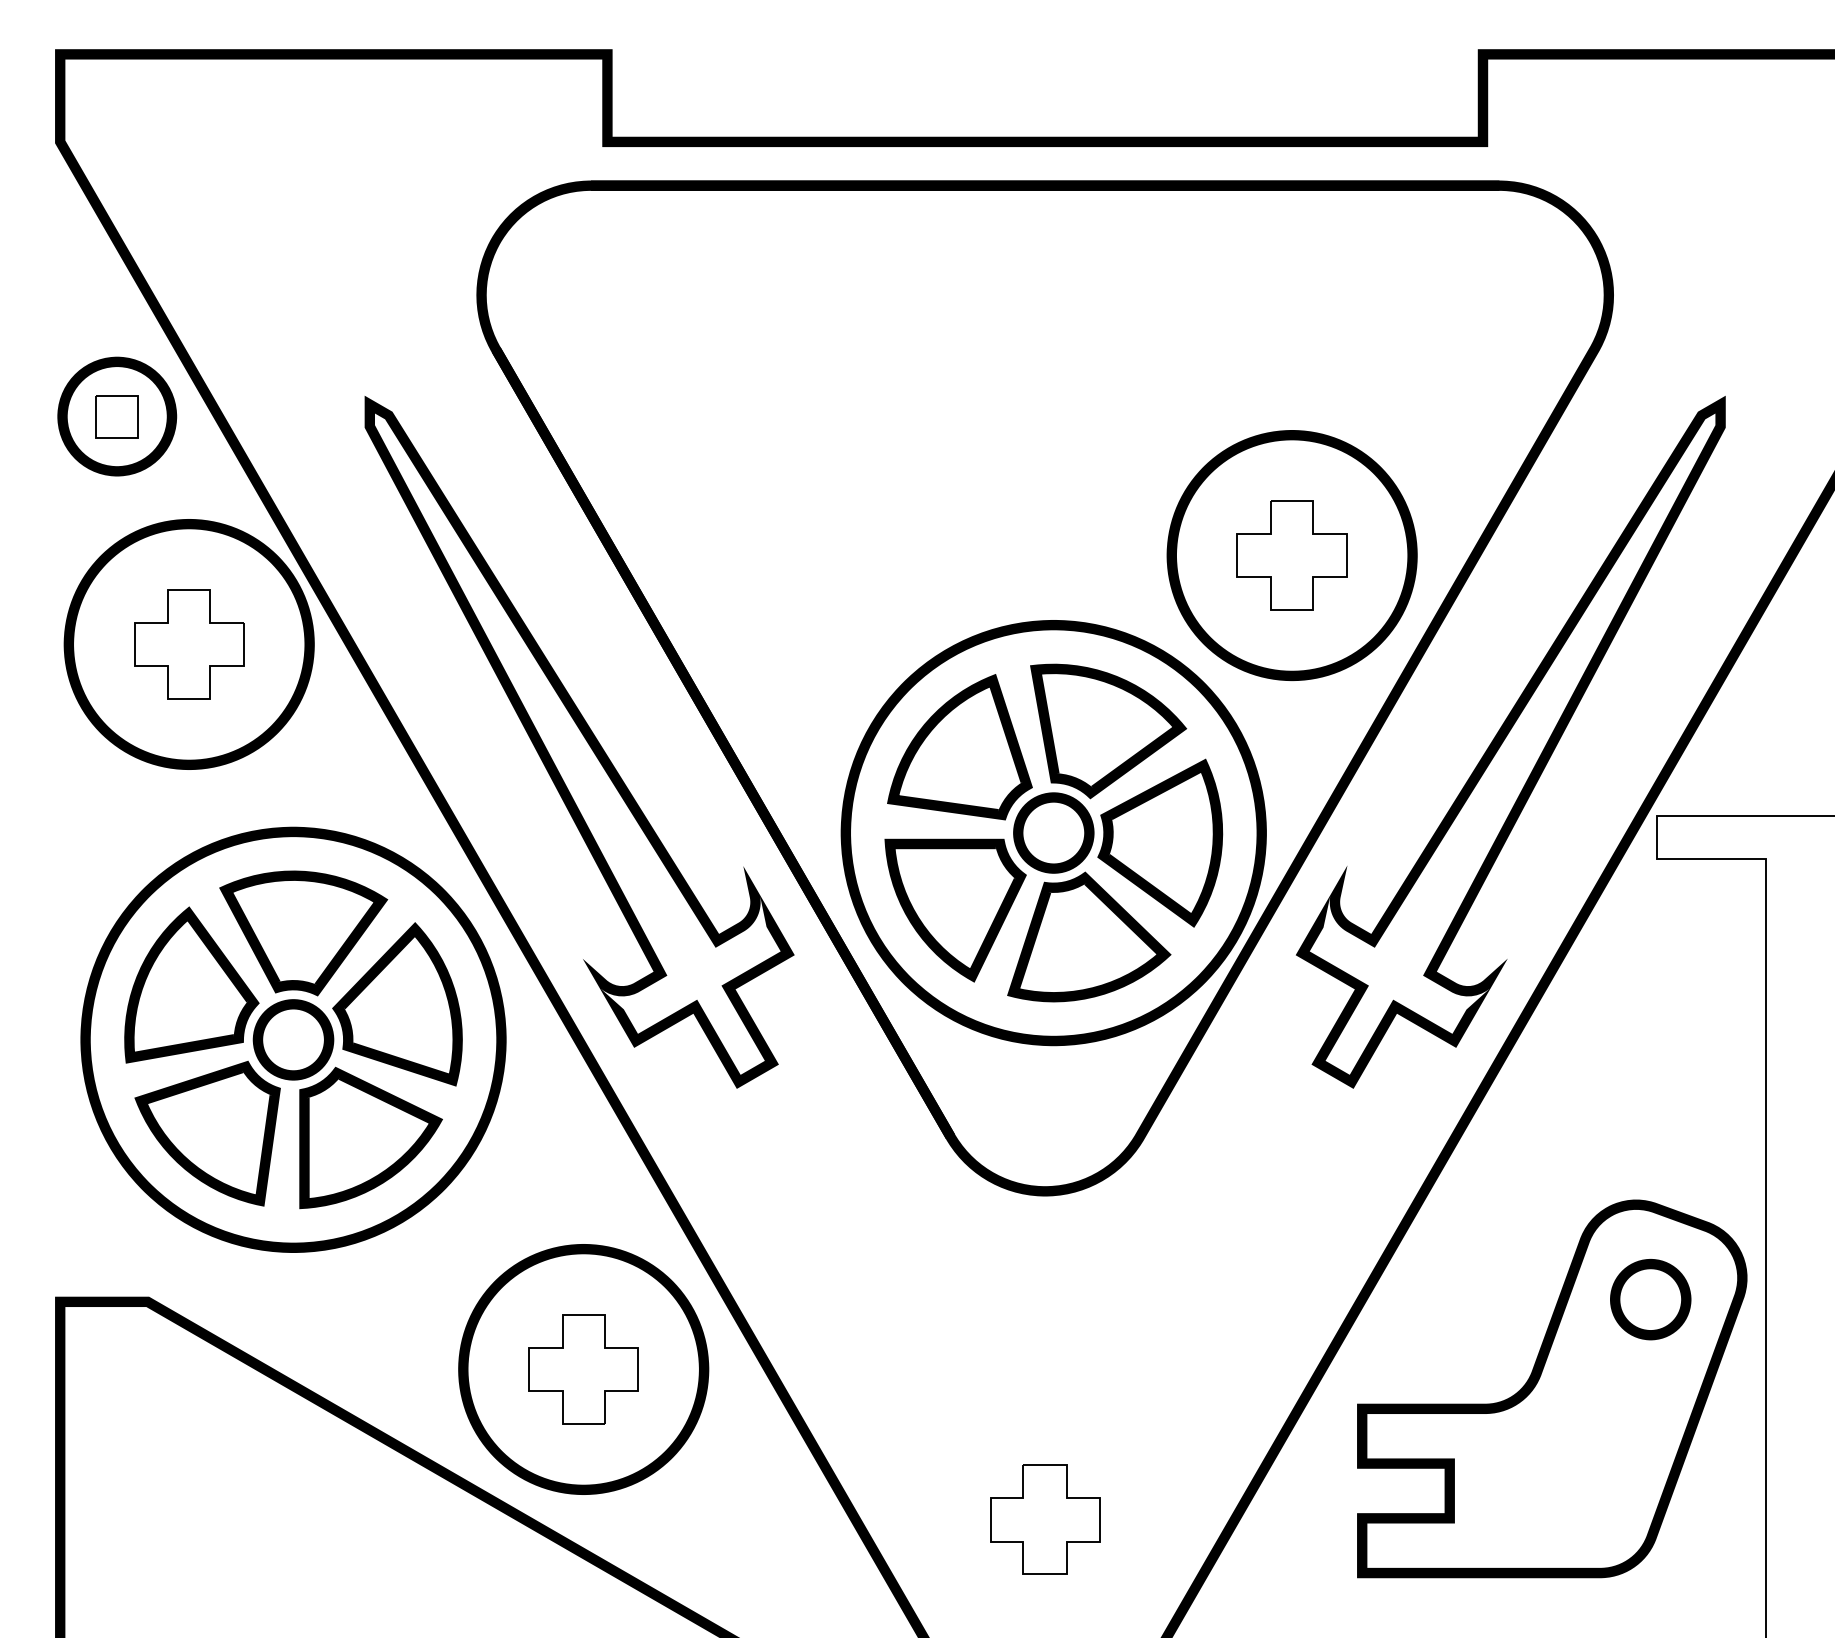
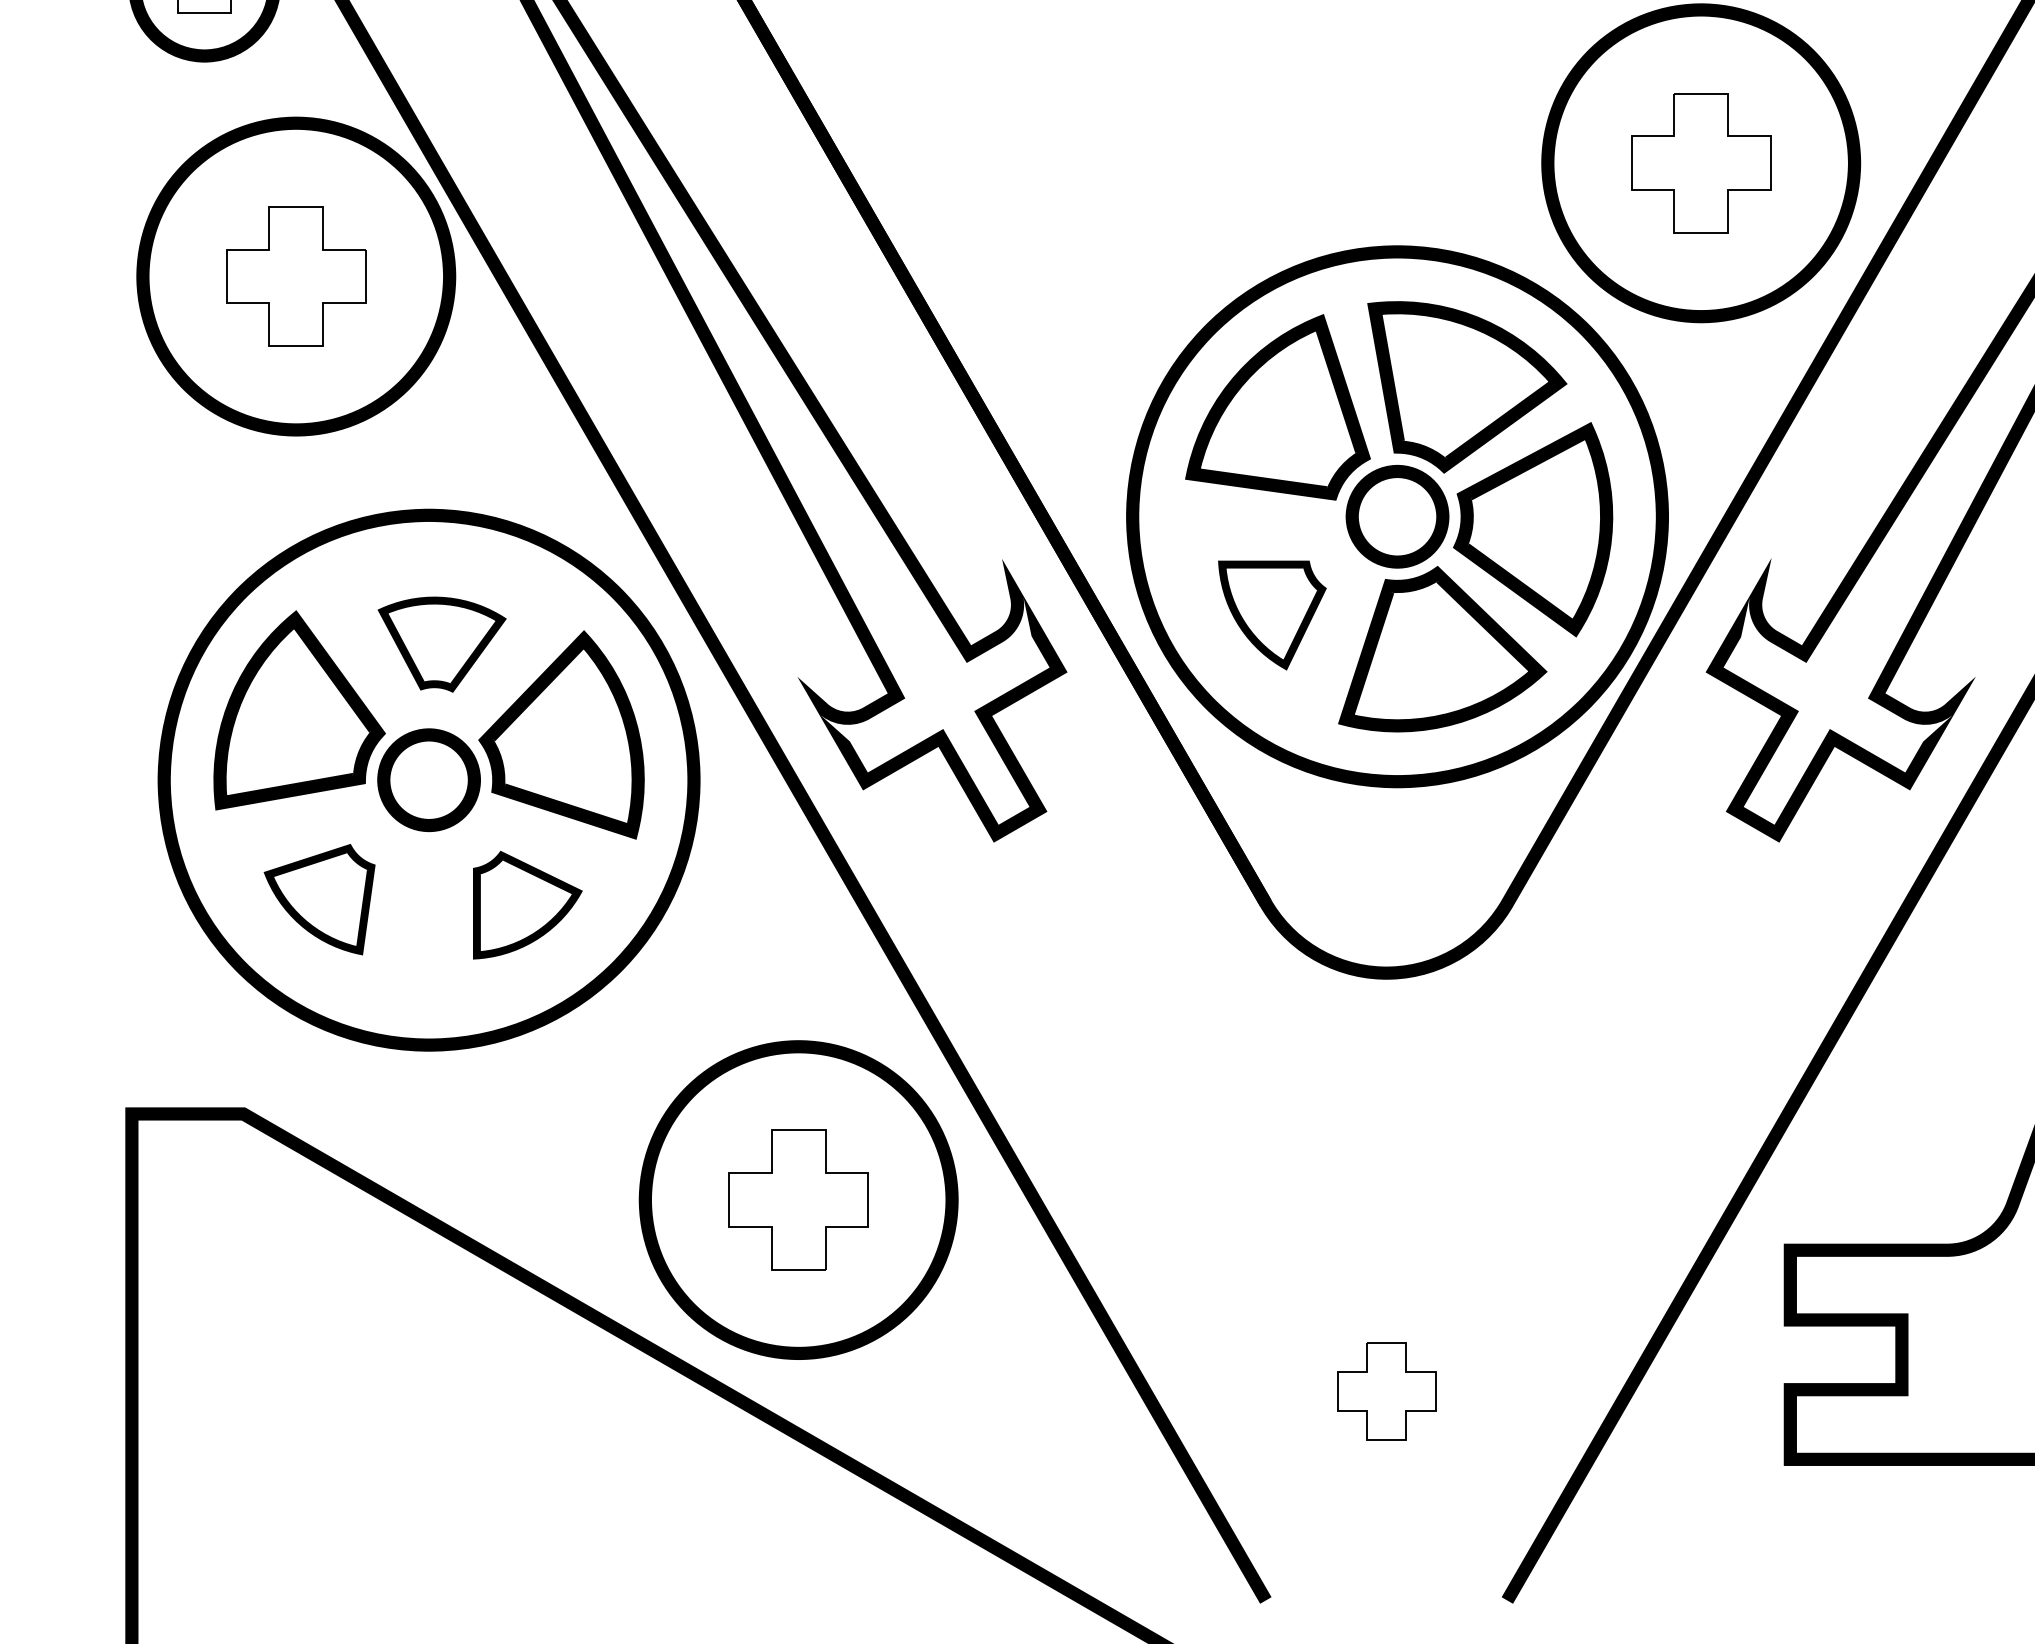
part: (955, 910) -> (1272, 615), size x0.6
part: (303, 933) -> (441, 644), size x0.6
part: (207, 1133) -> (319, 899), size x0.6
part: (370, 1137) -> (527, 904), size x0.6
part: (1045, 1519) -> (1386, 1391), size x0.7

